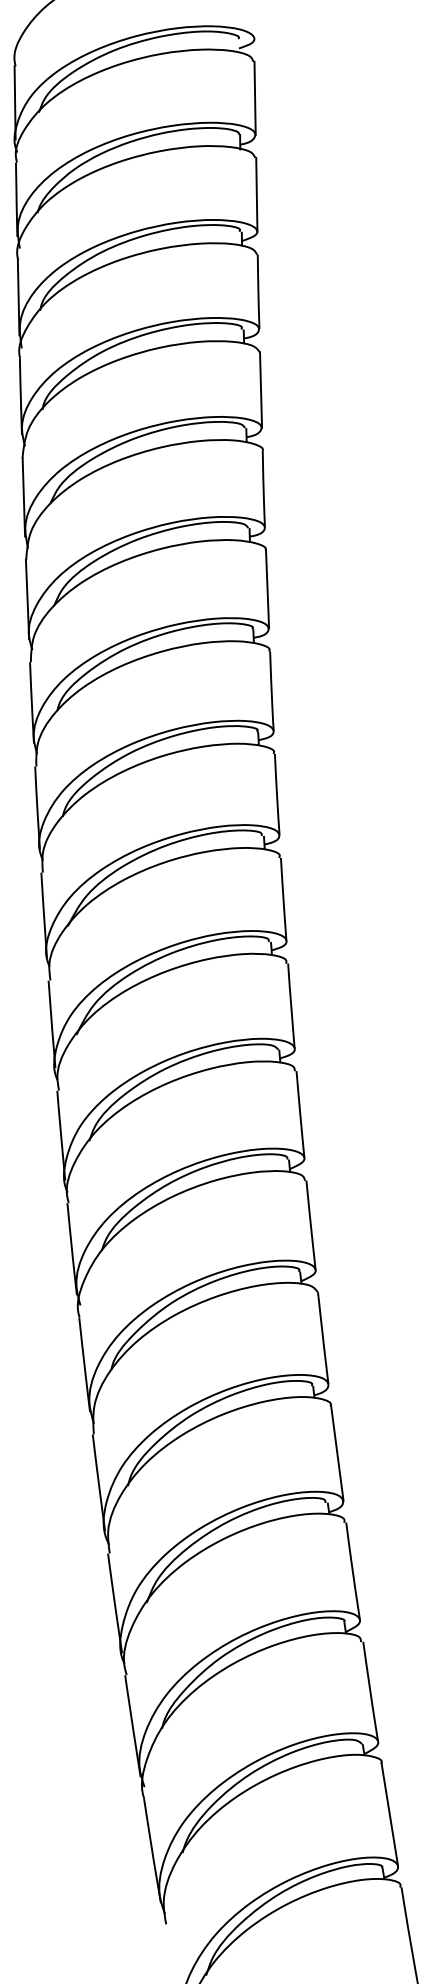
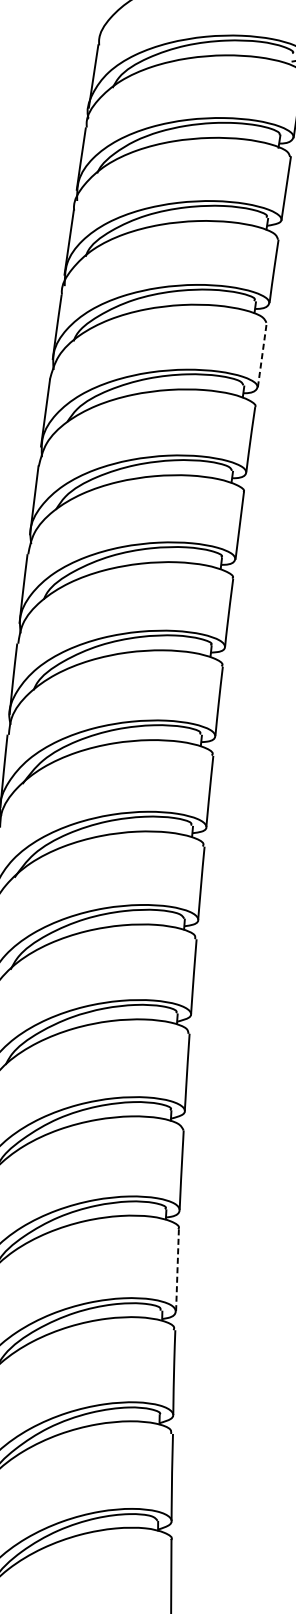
line: (261, 389) -> (262, 354), solid -> dashed
line: (337, 1453) -> (177, 1270), solid -> dashed

